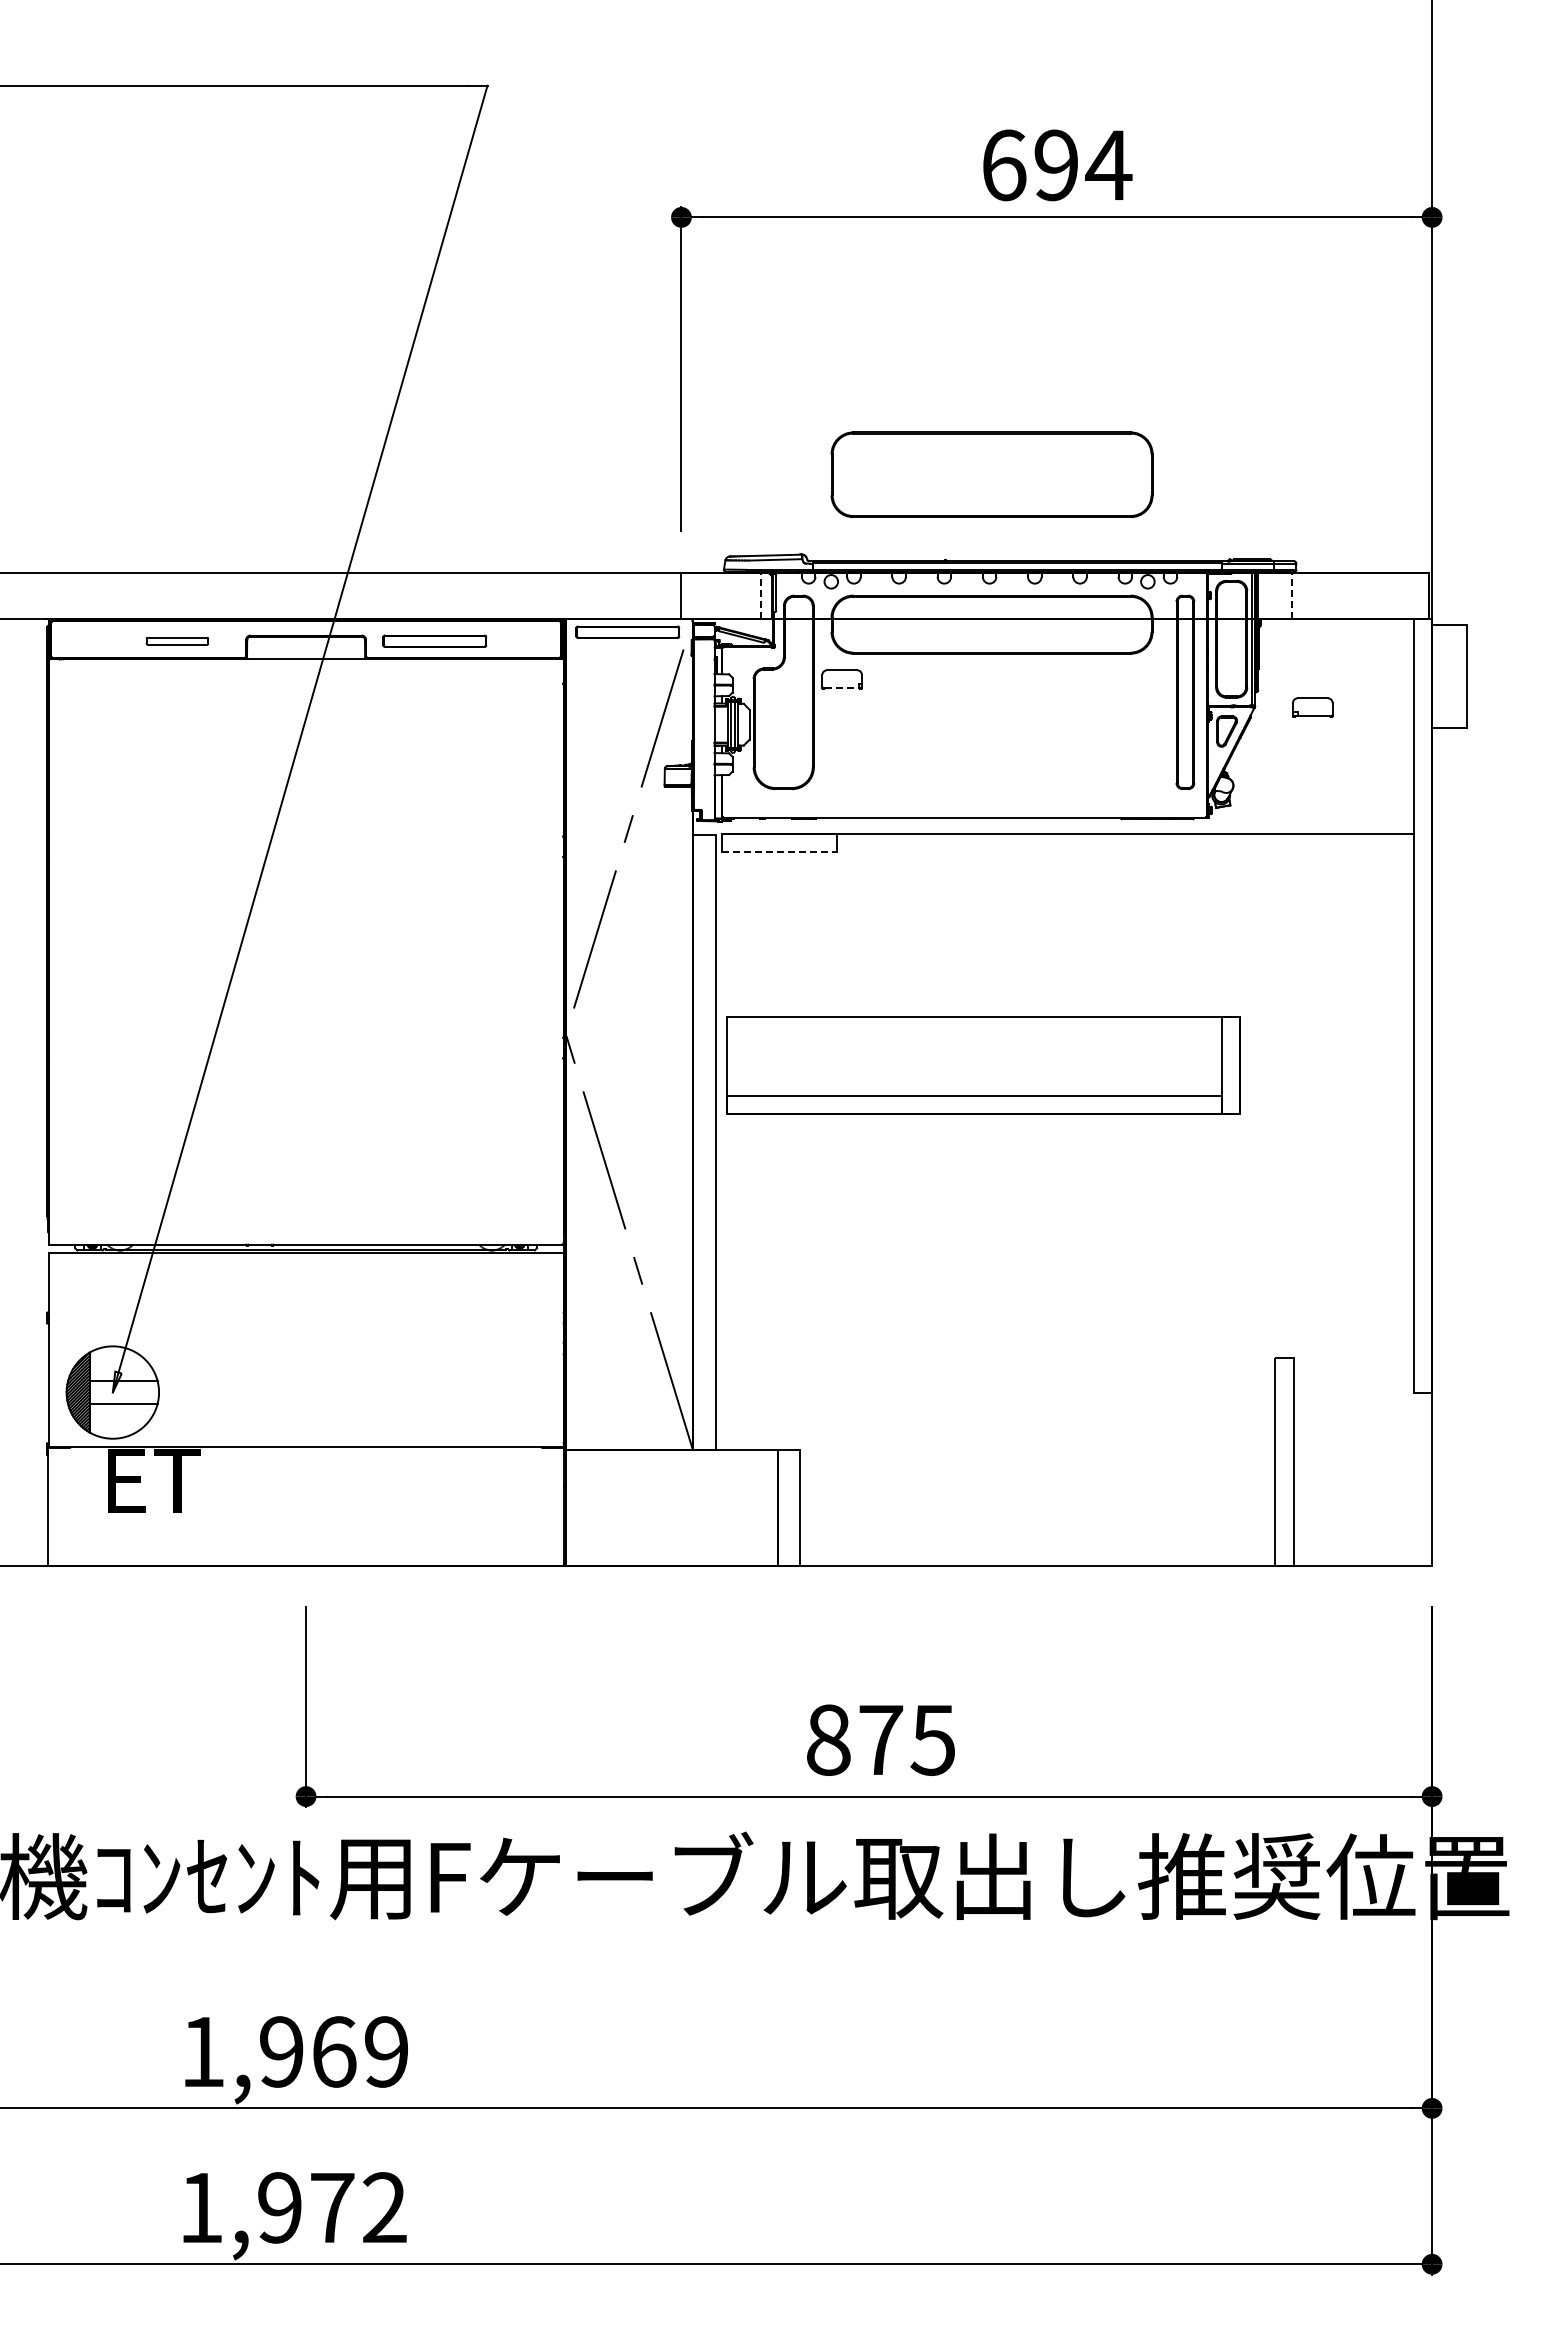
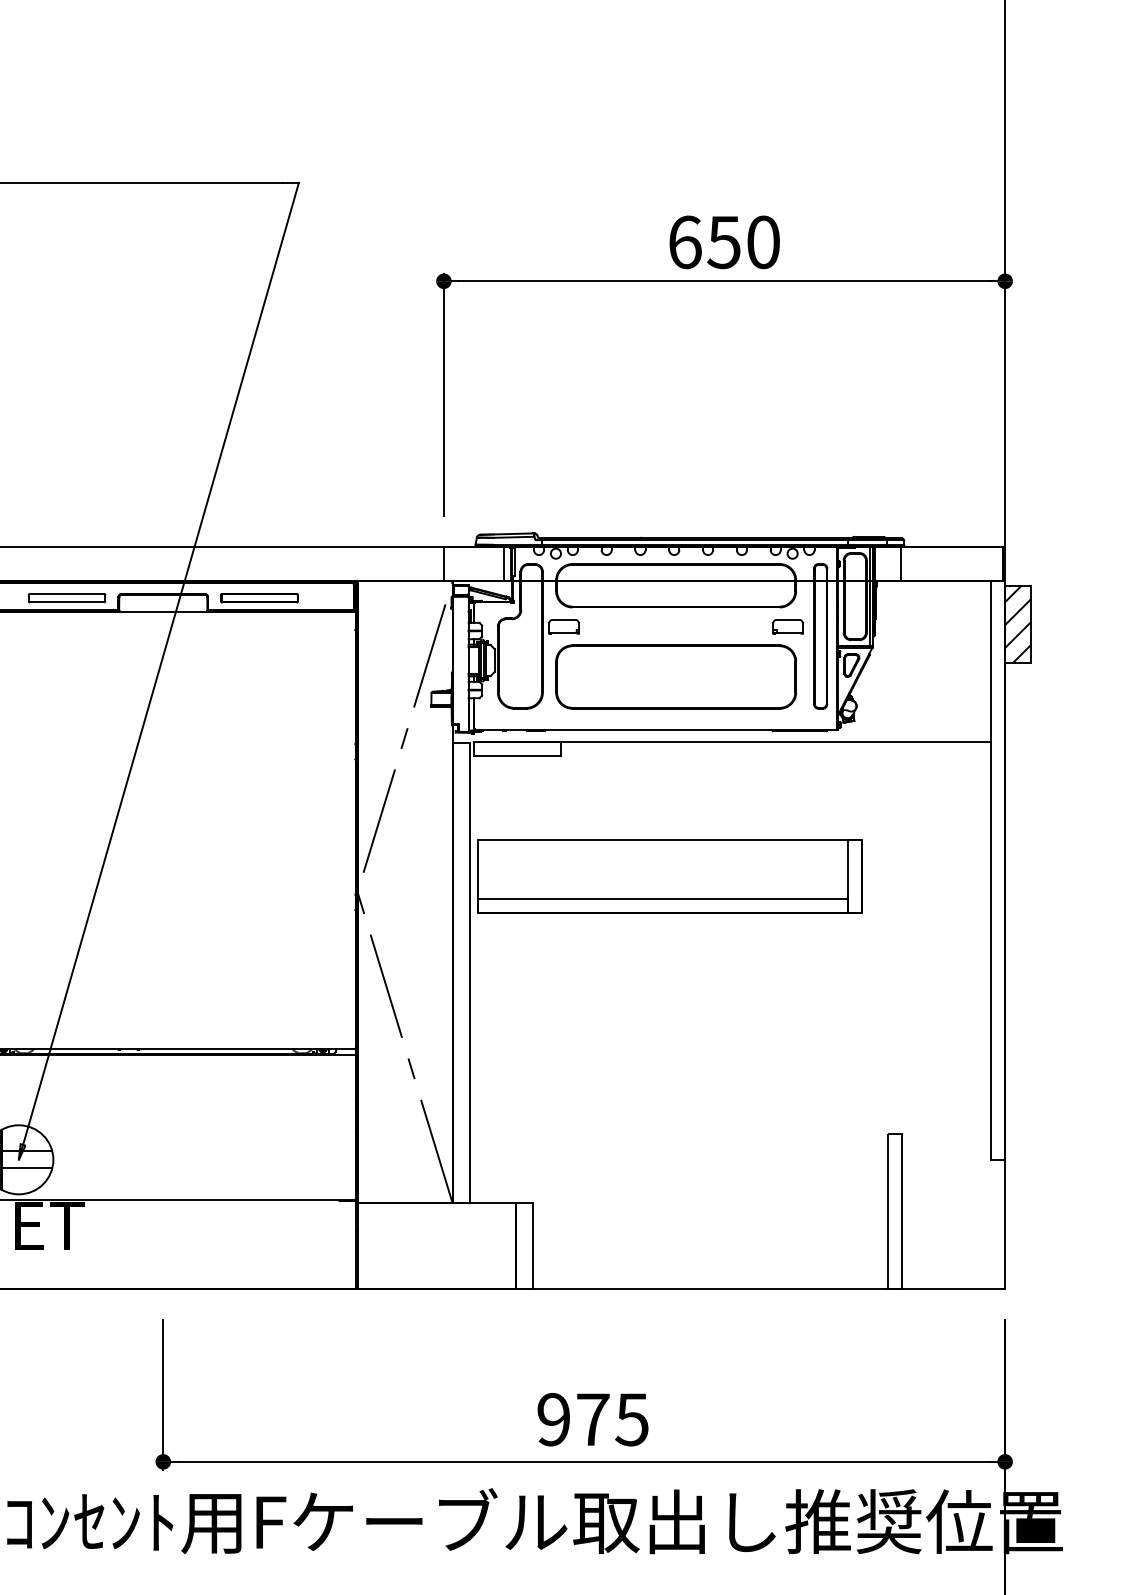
text: (1082, 165) -> (743, 242), 694 -> 650
part: (991, 474) -> (675, 676), moved
line: (761, 595) -> (503, 563), dashed -> solid
line: (1292, 595) -> (900, 563), dashed -> solid
part: (627, 631) -> (403, 590), removed
part: (177, 640) -> (67, 597), size x1.67
hatch: (1449, 676) -> (1018, 624), added
line: (842, 687) -> (564, 632), dashed -> solid
part: (1312, 707) -> (787, 626), moved
line: (779, 852) -> (517, 756), dashed -> solid
part: (983, 1065) -> (669, 876), moved
text: (828, 1739) -> (553, 1419), 875 -> 975

